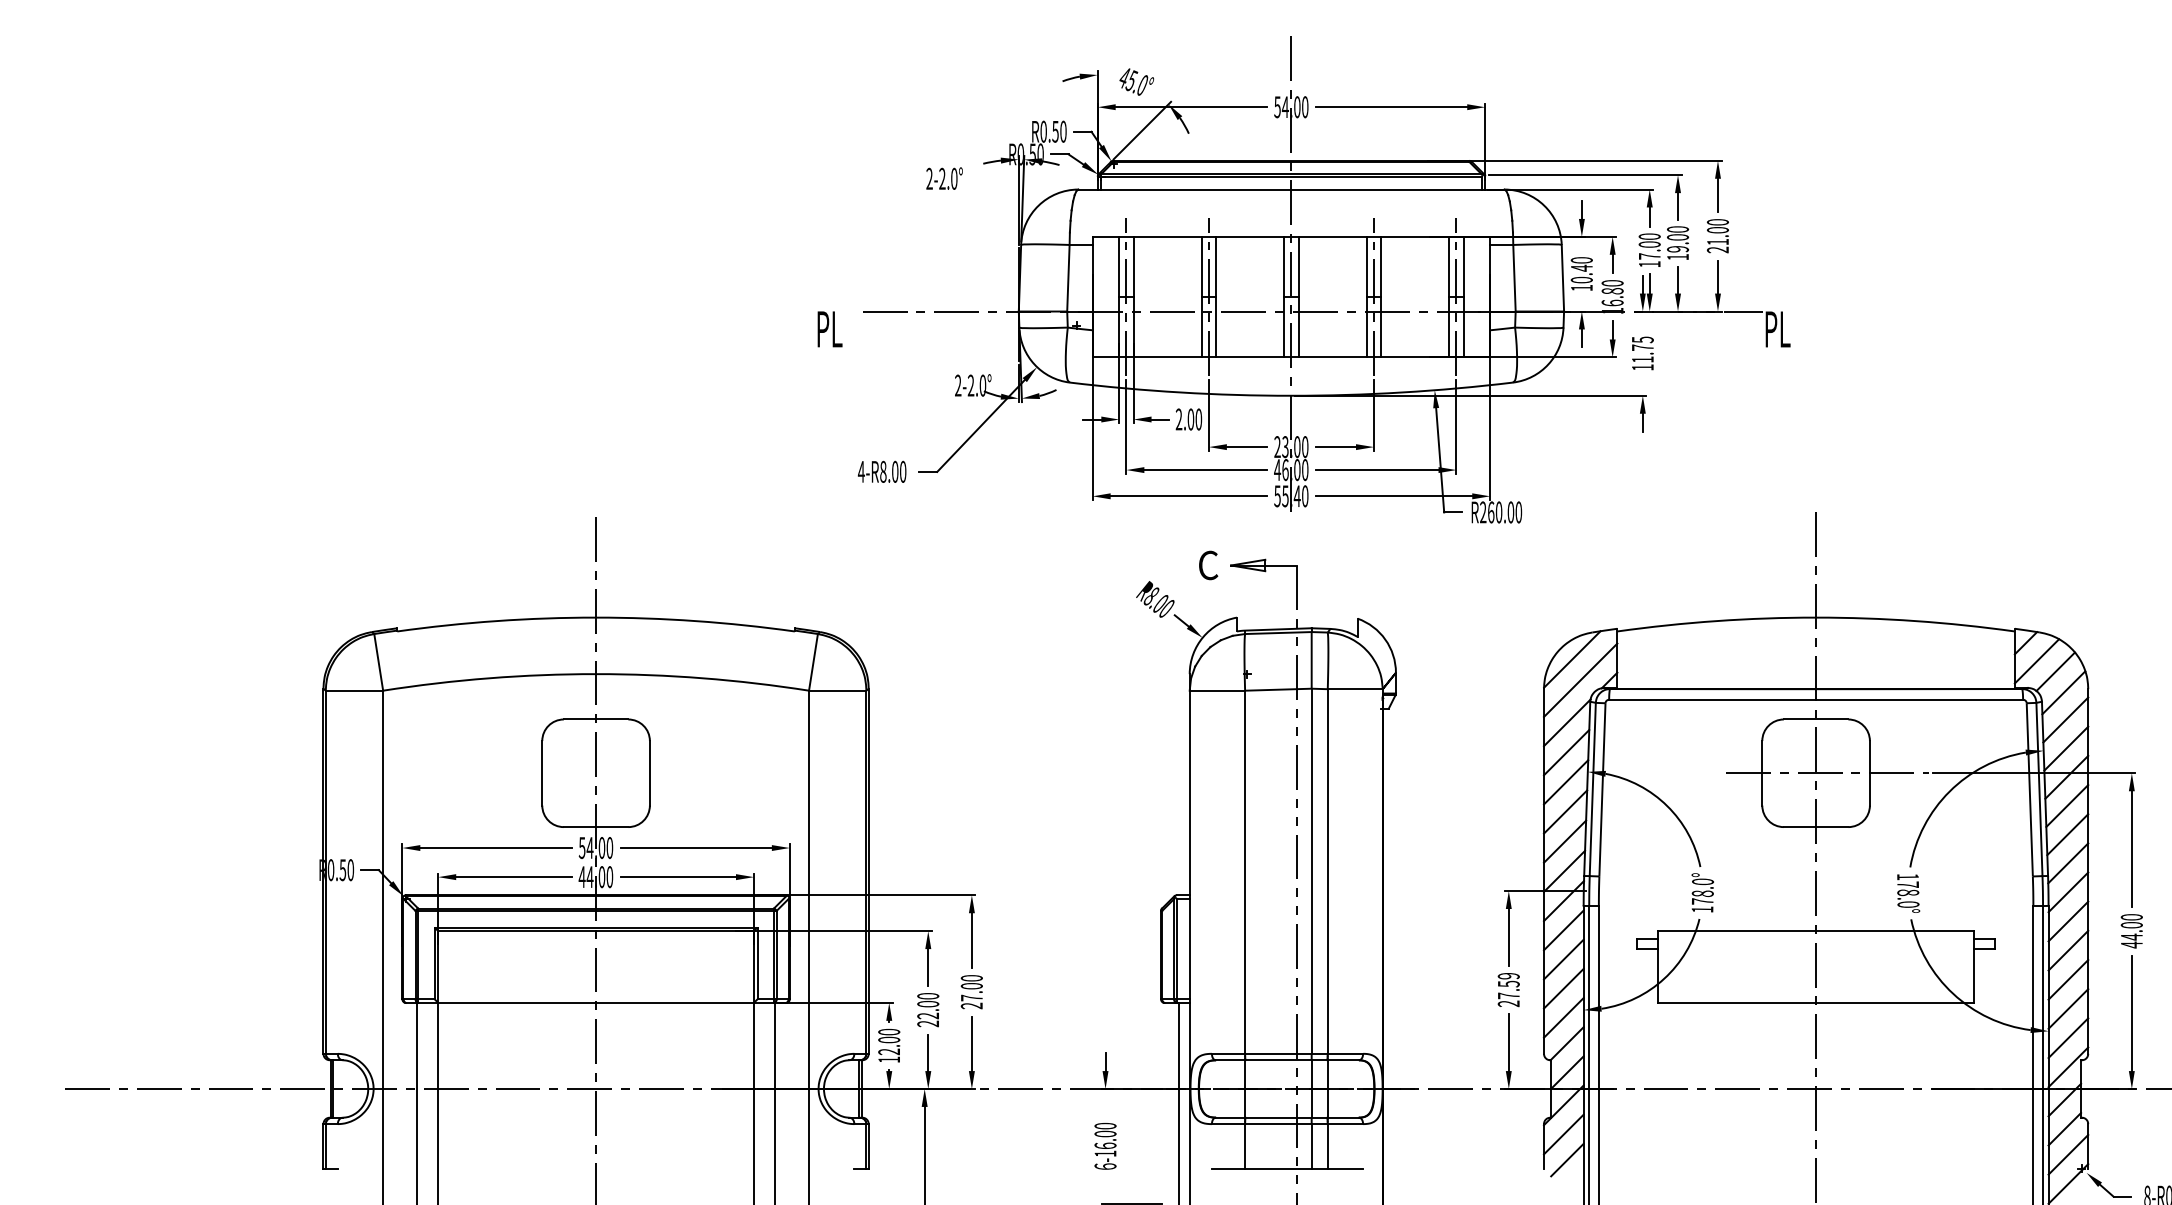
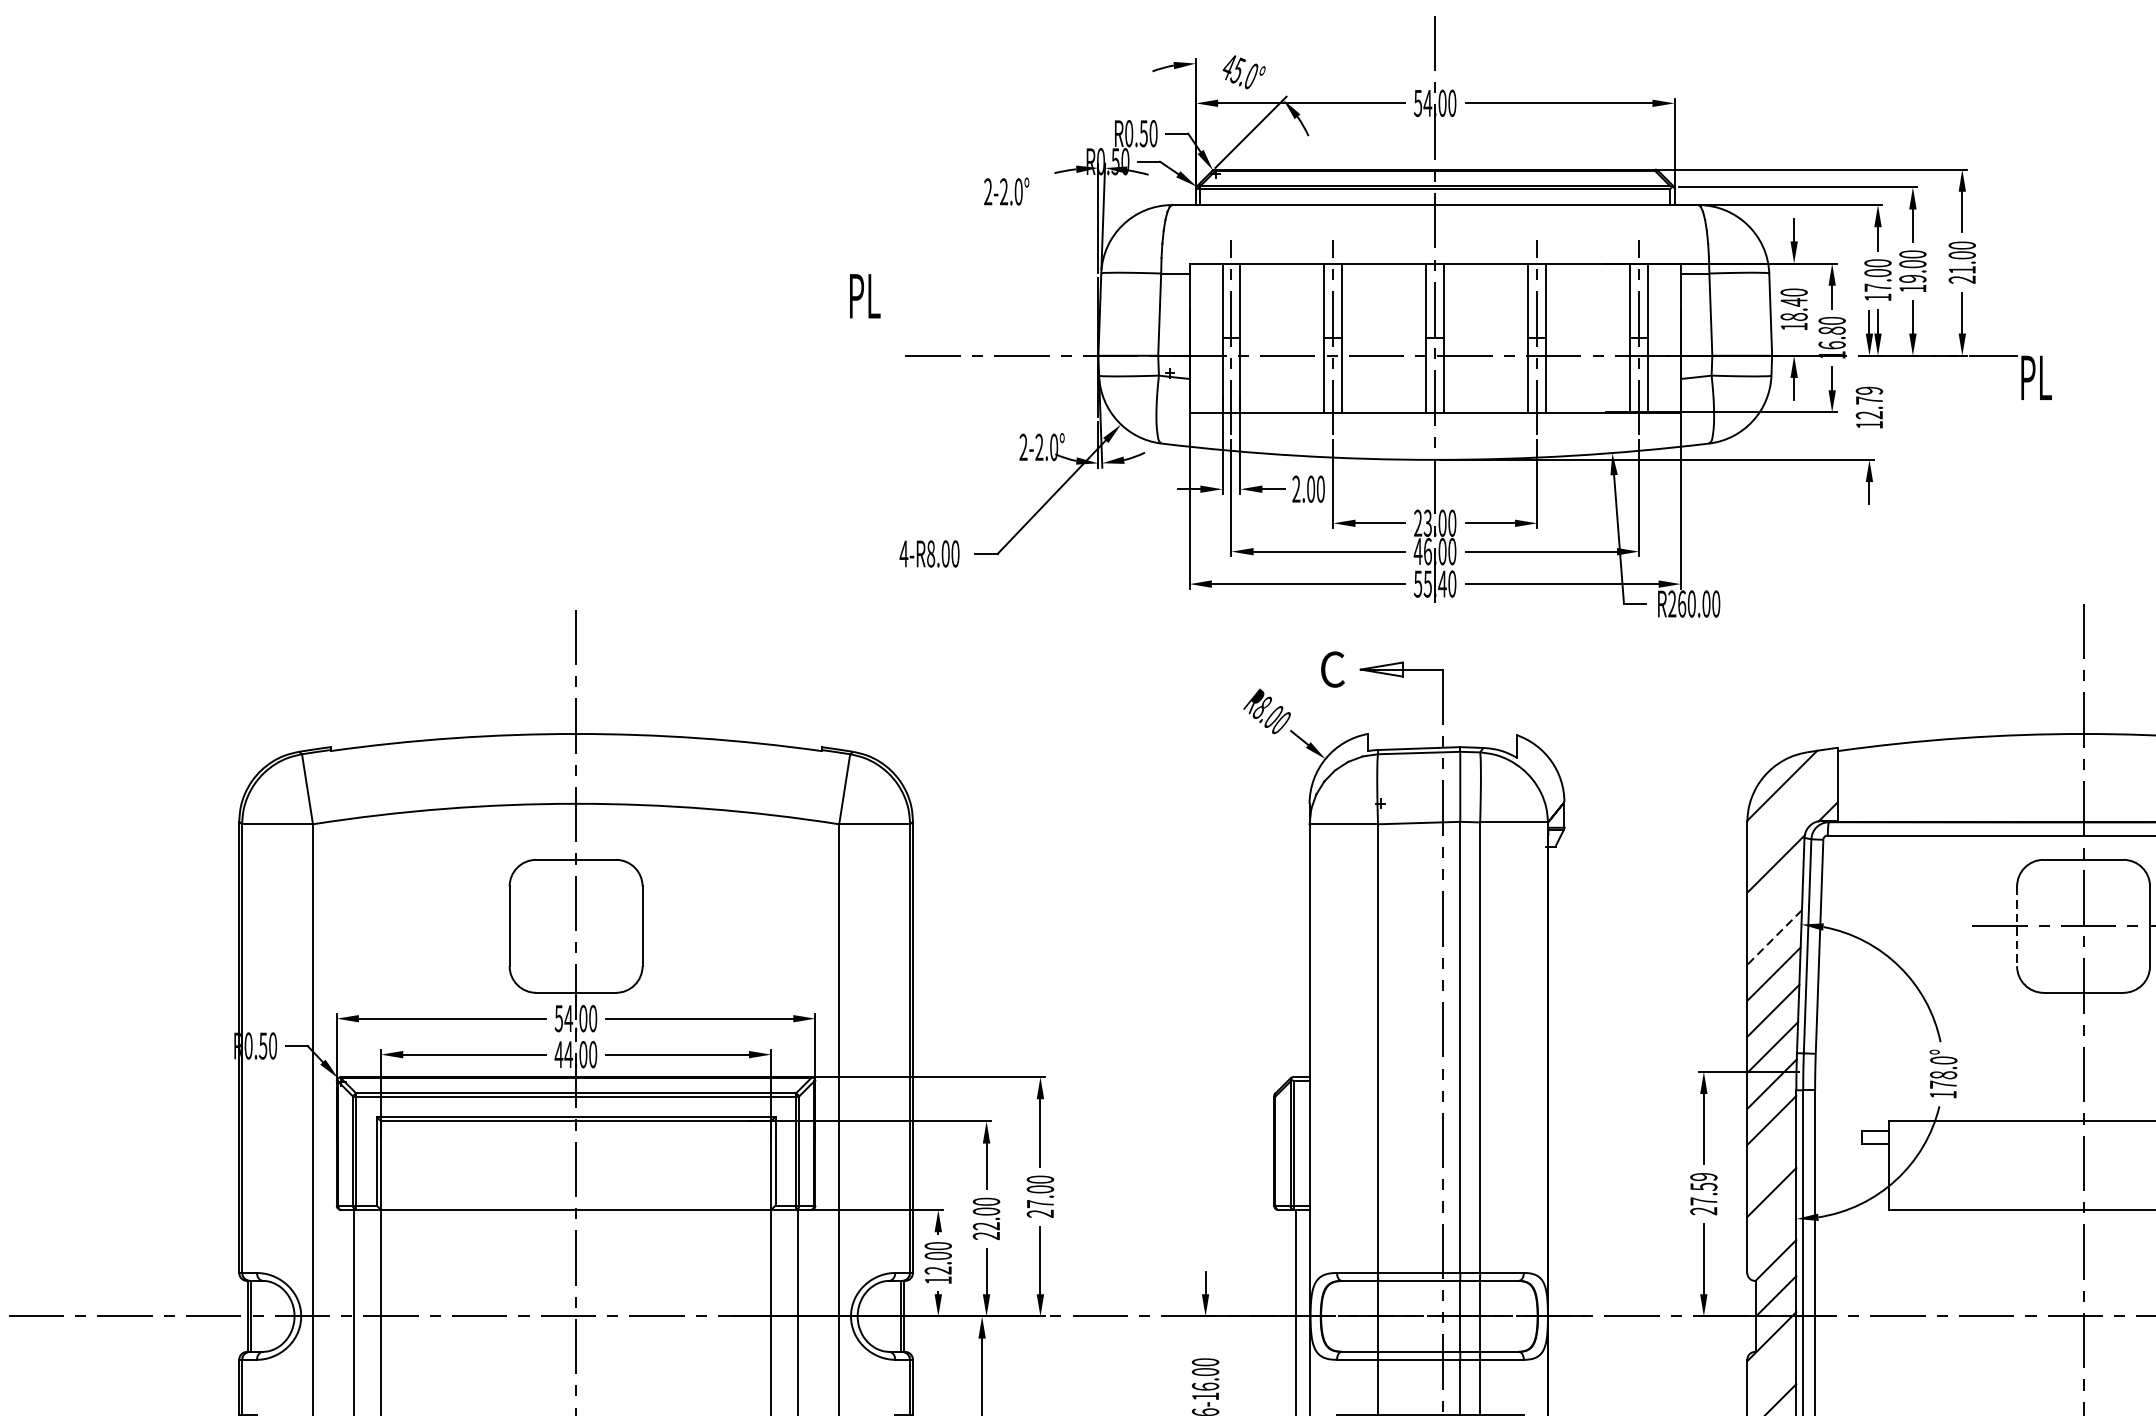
text: (1581, 279) -> (1793, 316), 10.40 -> 18.40
text: (829, 329) -> (864, 296), moved
text: (1642, 349) -> (1869, 402), 11.75 -> 12.79
line: (1580, 679) -> (1792, 810), removed
line: (1566, 752) -> (1775, 900), removed
line: (1762, 773) -> (2017, 926), solid -> dashed
line: (1565, 782) -> (1773, 937), solid -> dashed
line: (1563, 959) -> (1771, 1156), removed
line: (1563, 1017) -> (1771, 1228), removed
line: (1563, 1134) -> (1771, 1372), removed

